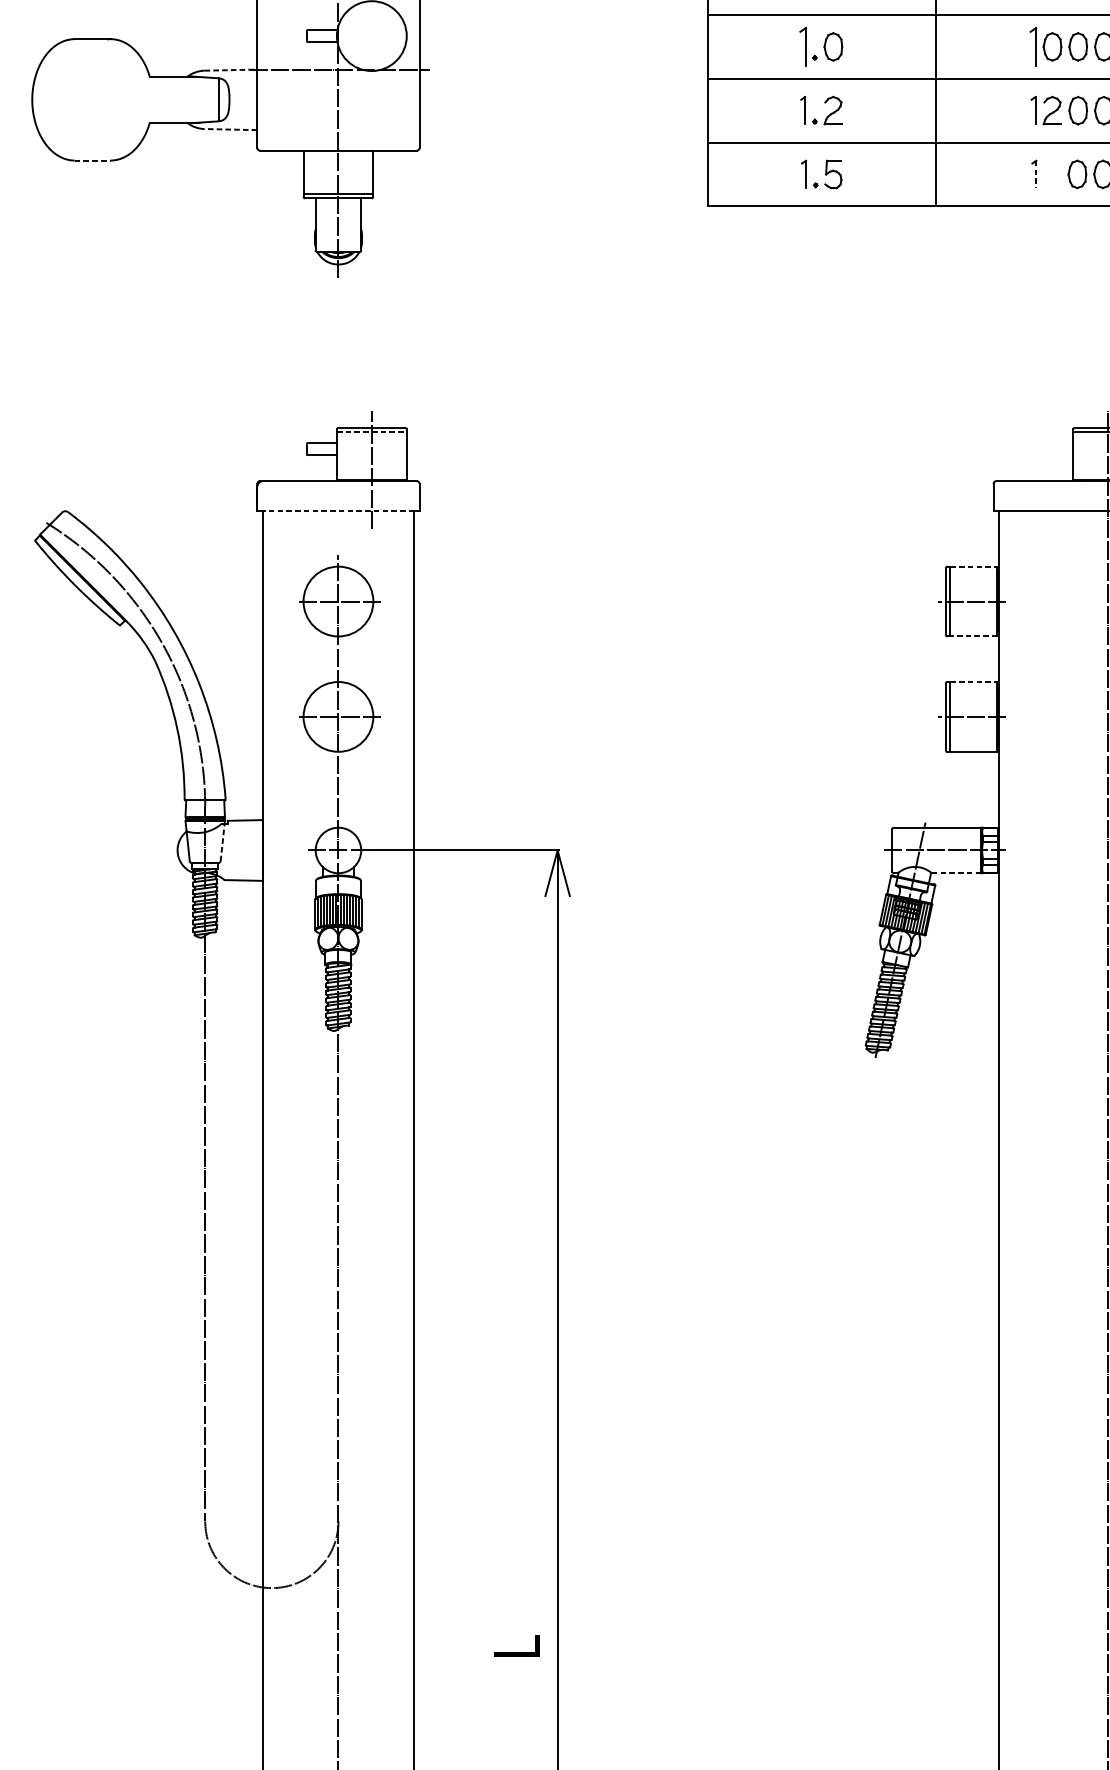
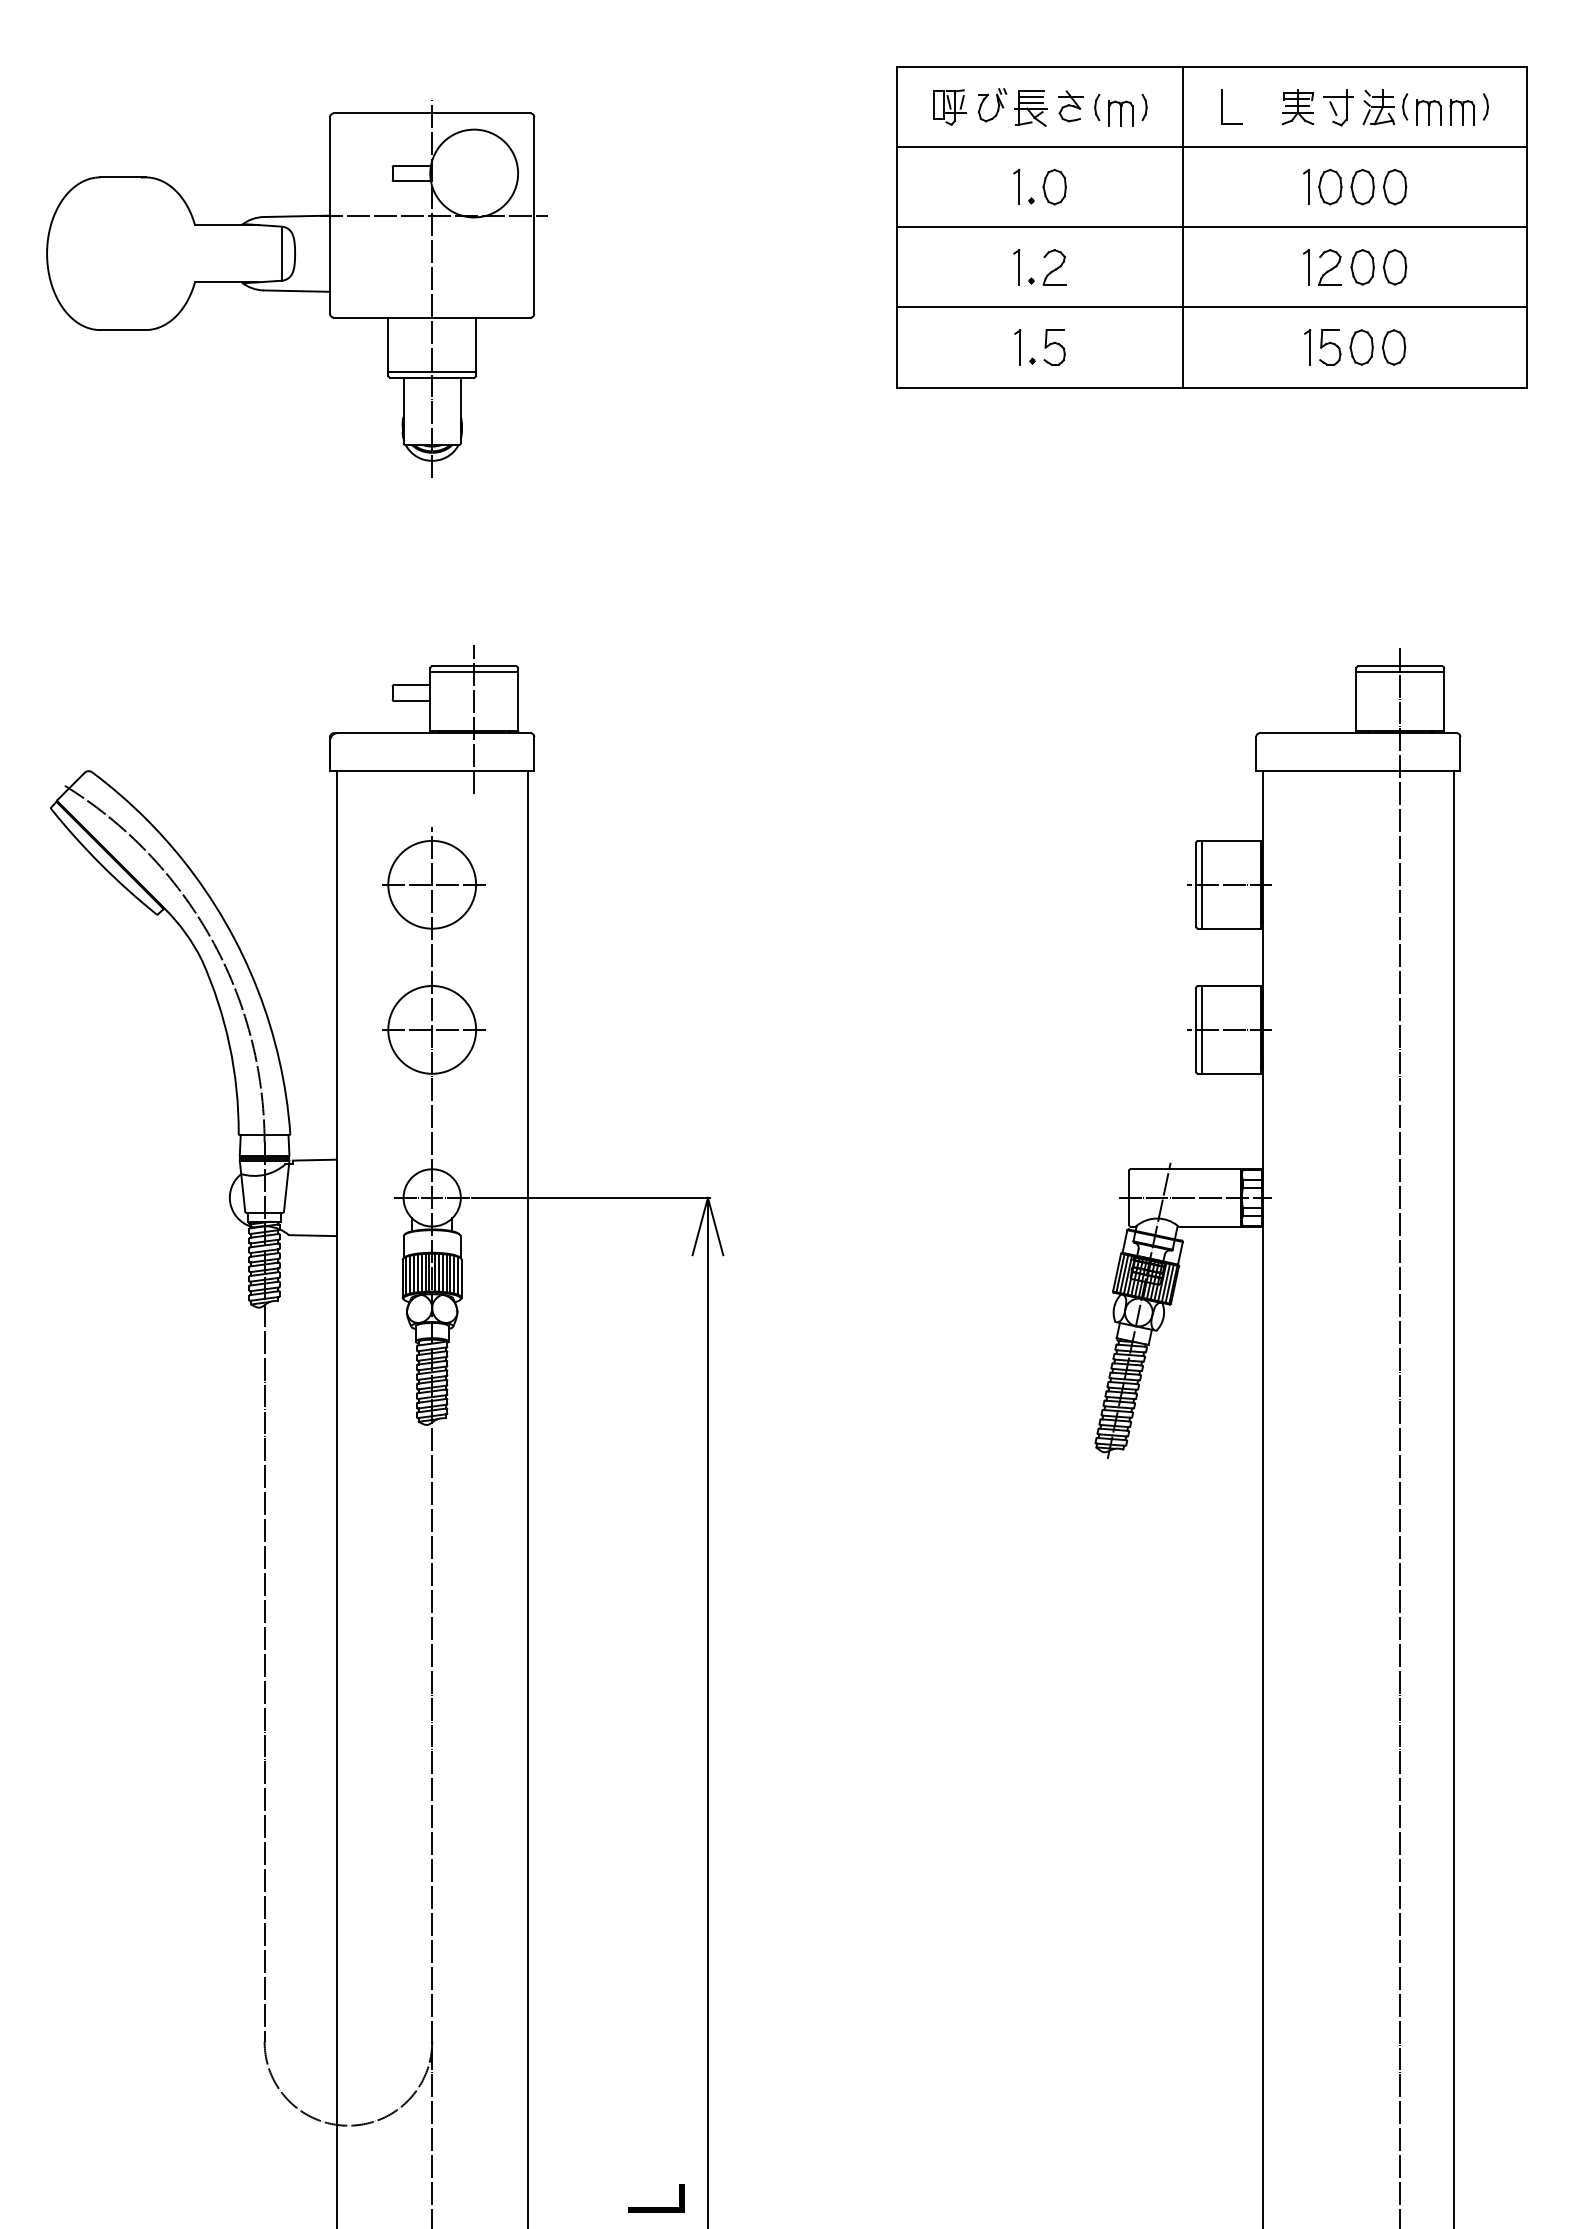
part: (802, 46) -> (1016, 186), size x0.71
part: (1033, 46) -> (1306, 186), size x0.71
line: (231, 70) -> (297, 216), dashed -> solid
line: (230, 129) -> (296, 291), dashed -> solid
line: (93, 160) -> (123, 330), dashed -> solid
part: (1052, 174) -> (1330, 347), added
line: (1036, 175) -> (1310, 348), dashed -> solid
line: (372, 432) -> (474, 672), dashed -> solid
line: (337, 511) -> (431, 771), dashed -> solid
line: (973, 566) -> (1231, 840), dashed -> solid
line: (973, 636) -> (1231, 928), dashed -> solid
line: (973, 681) -> (1231, 985), dashed -> solid
line: (222, 842) -> (286, 1187), dashed -> solid
line: (956, 873) -> (1209, 1226), dashed -> solid

